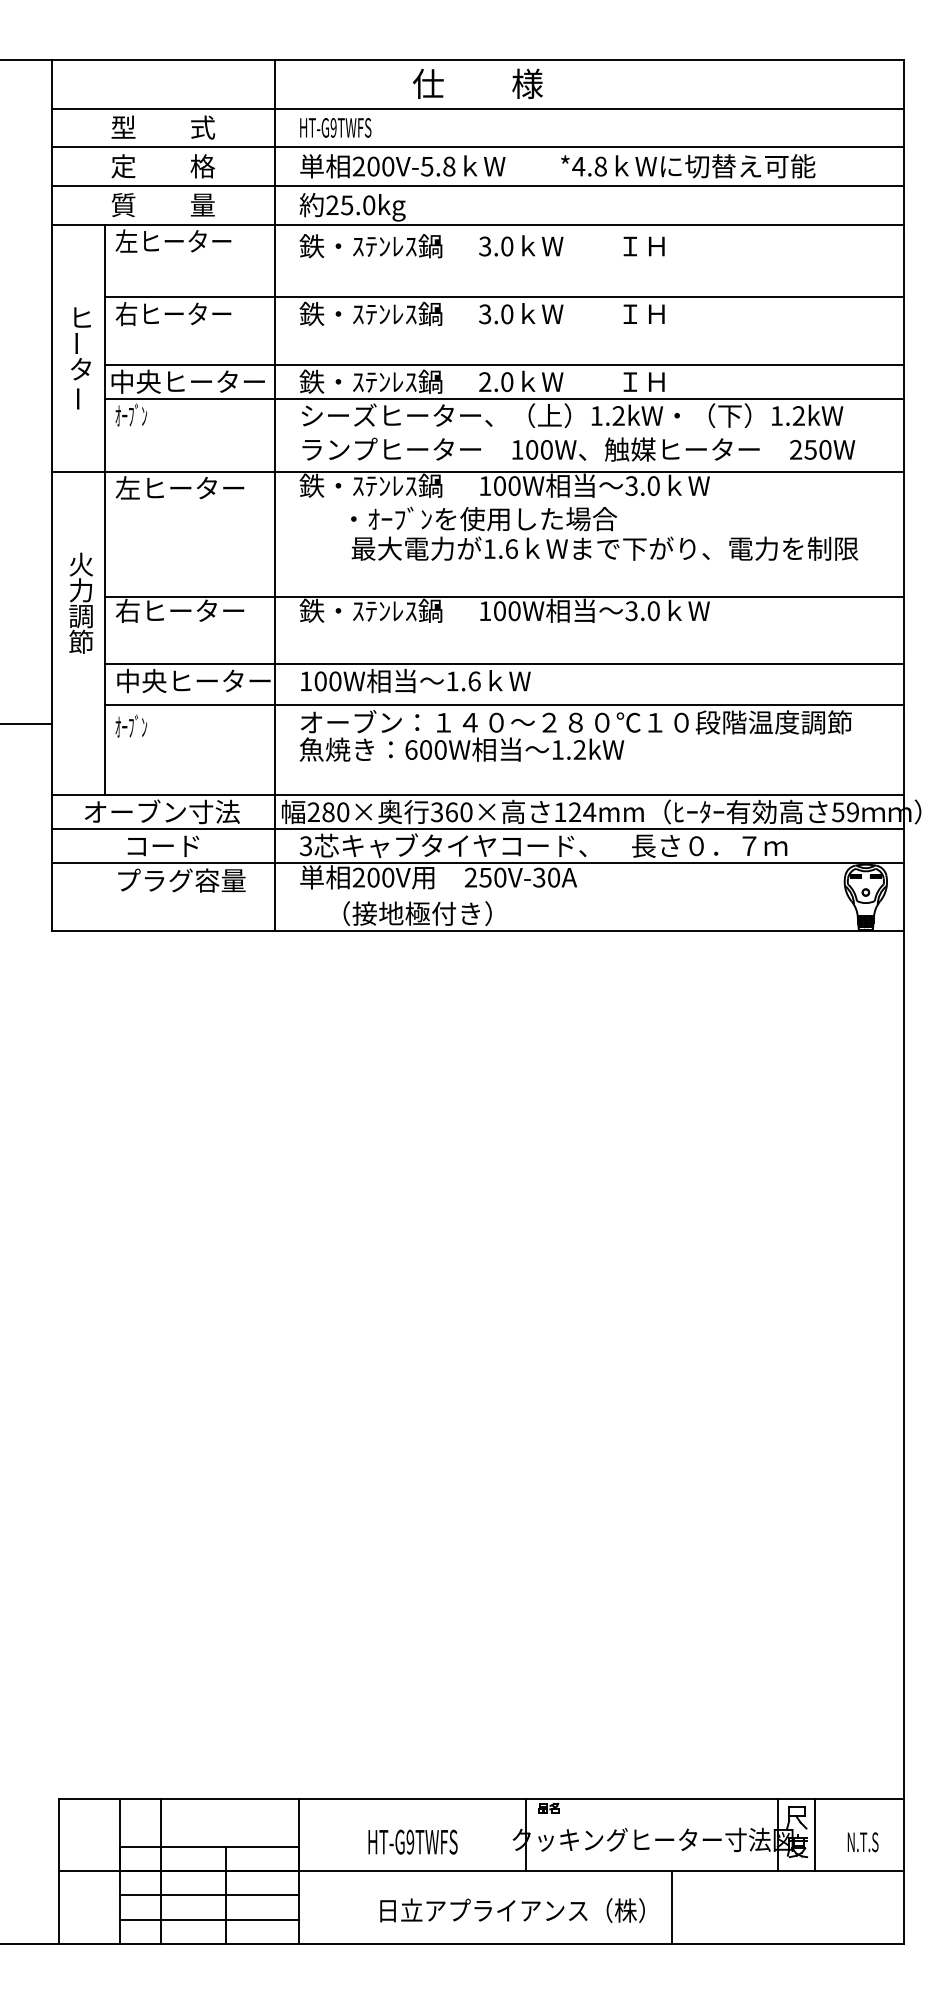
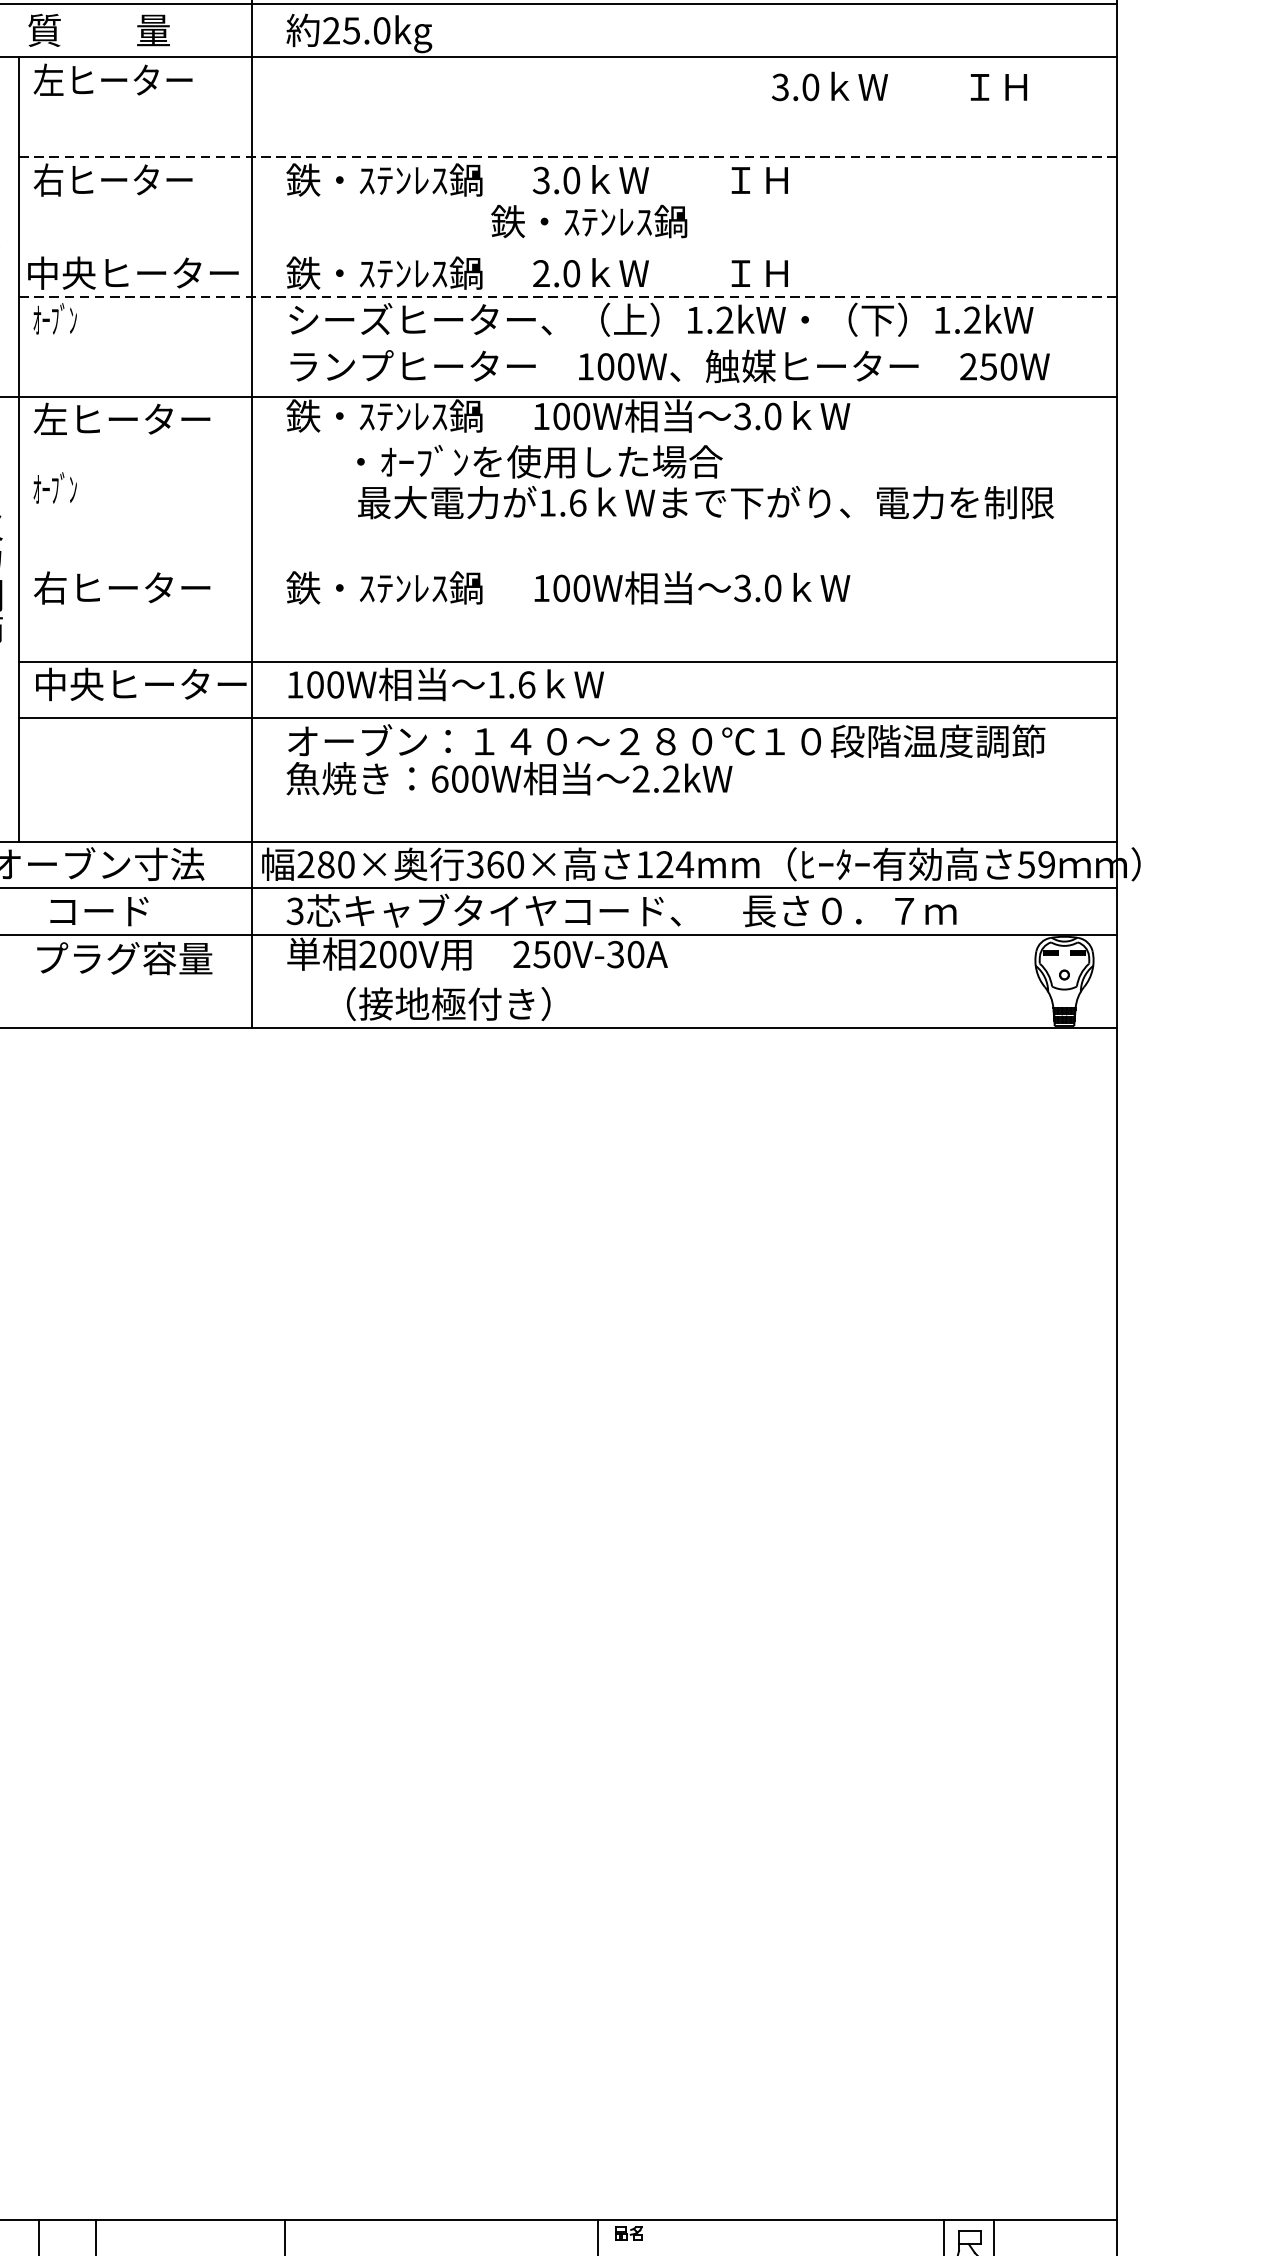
text: (571, 245) -> (899, 85), moved
text: (370, 246) -> (588, 221), moved
line: (504, 297) -> (567, 157), solid -> dashed
line: (504, 365) -> (567, 250), removed
line: (504, 399) -> (567, 297), solid -> dashed
line: (504, 596) -> (567, 568), removed
text: (131, 725) -> (55, 487), moved
text: (557, 749) -> (640, 778), 1.2kW -> 2.2kW

